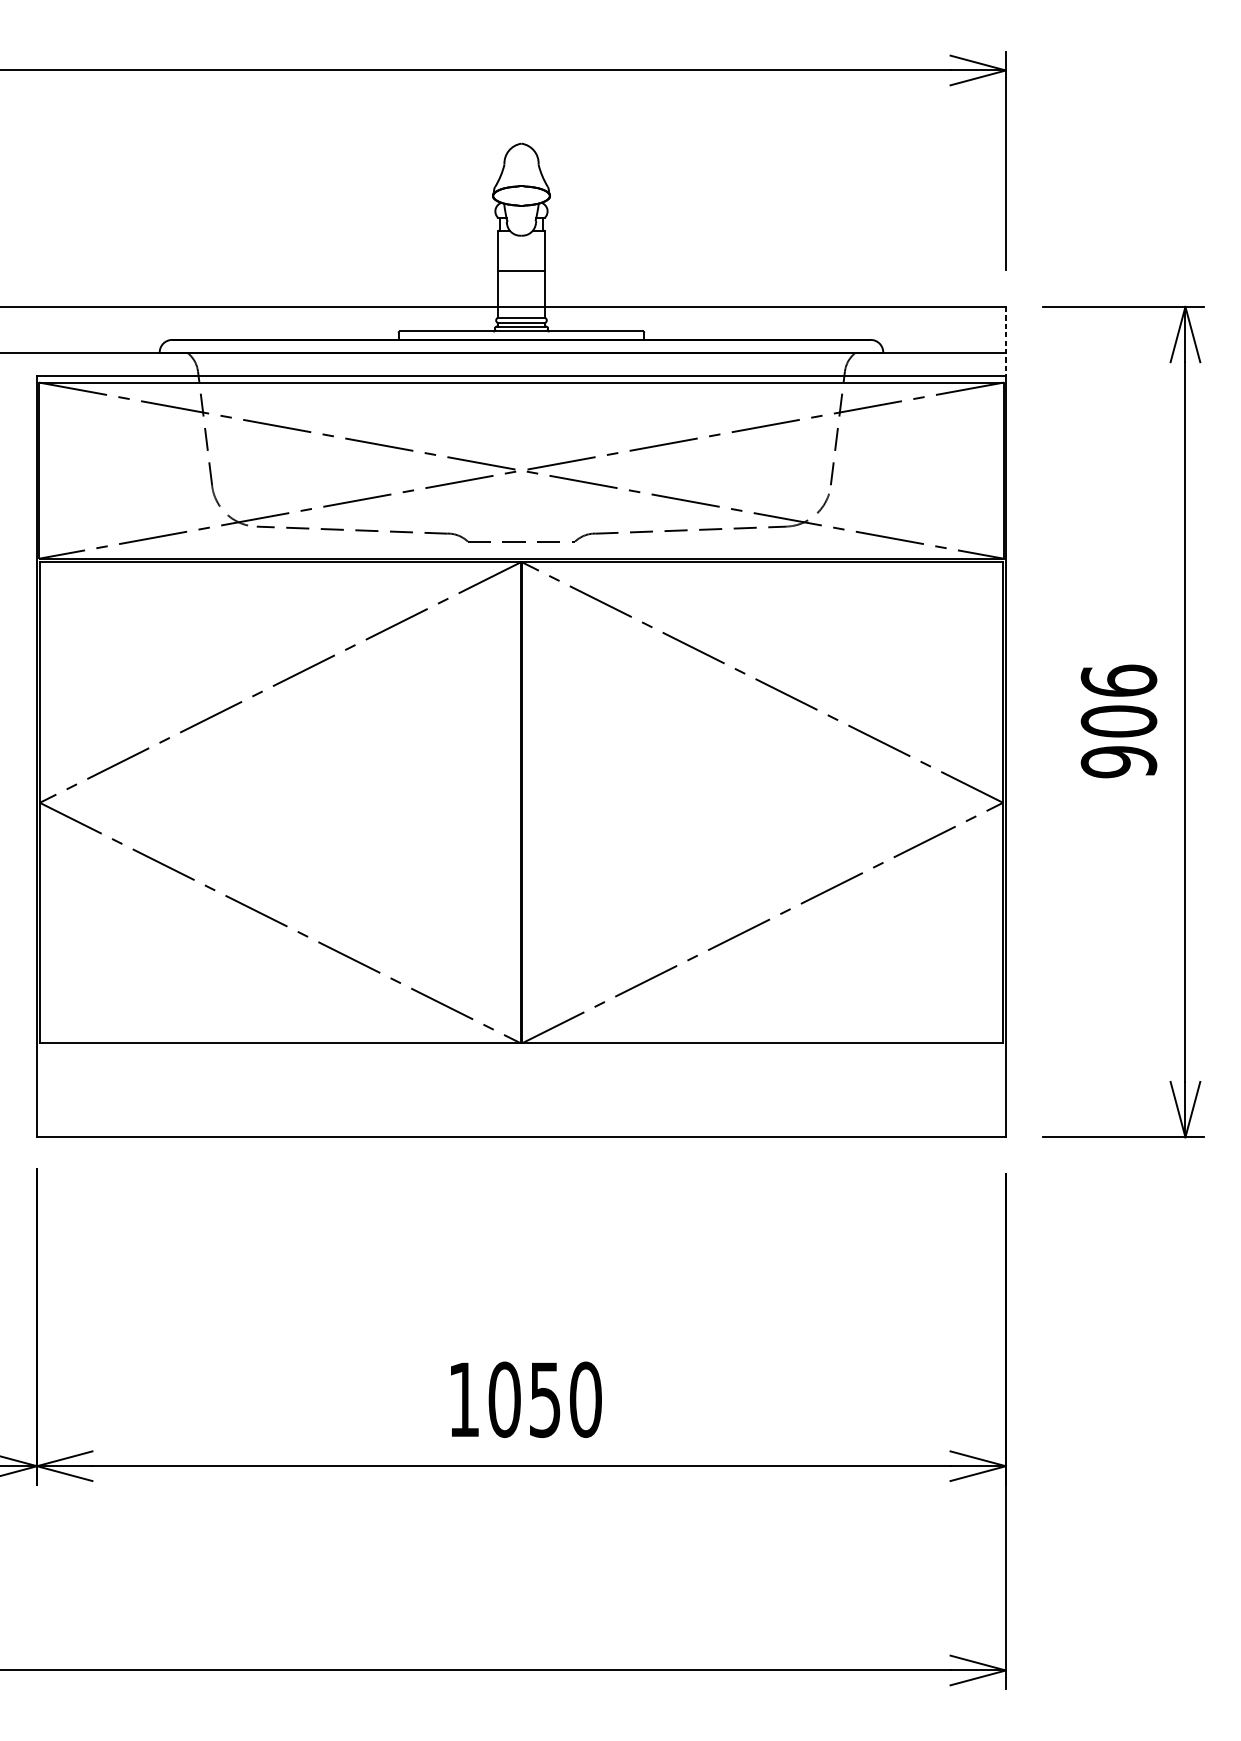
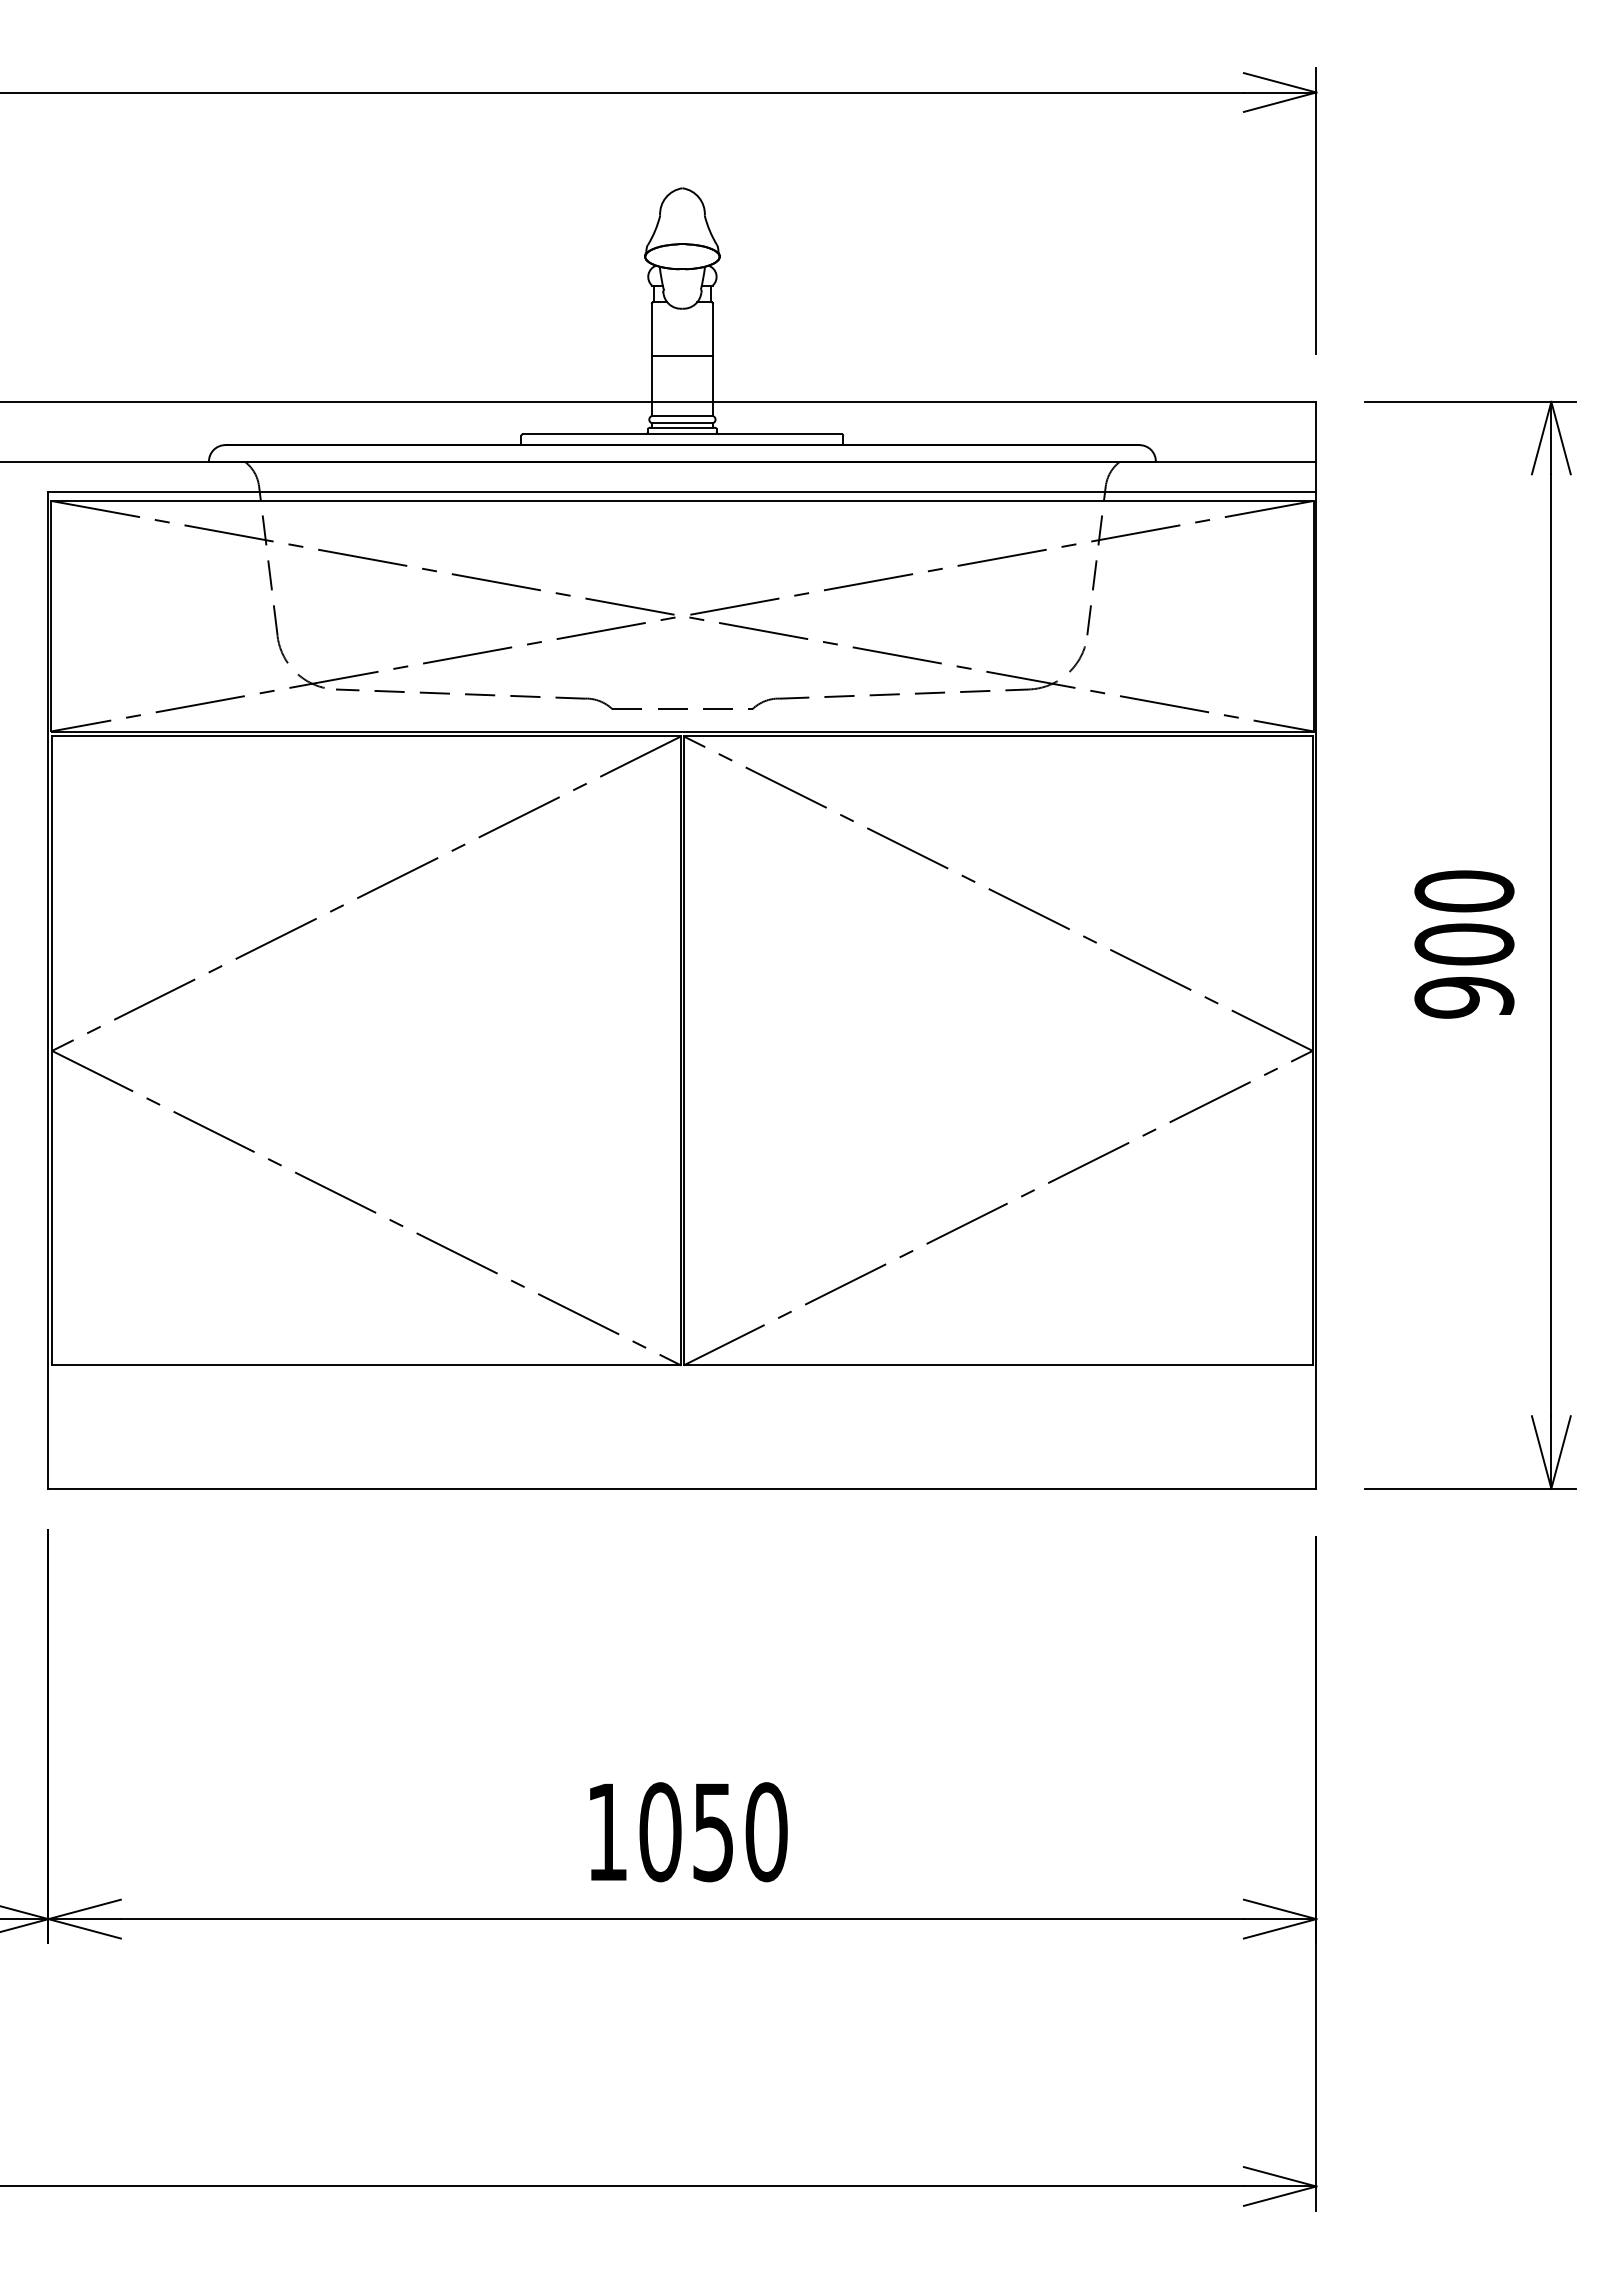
line: (1005, 341) -> (1316, 447), dashed -> solid
text: (1119, 681) -> (1464, 891), 906 -> 900

